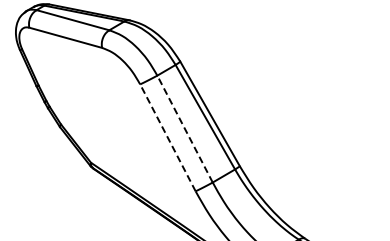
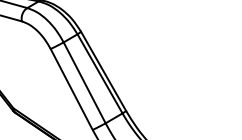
line: (184, 128) -> (84, 82), dashed -> solid
line: (167, 137) -> (71, 89), dashed -> solid

